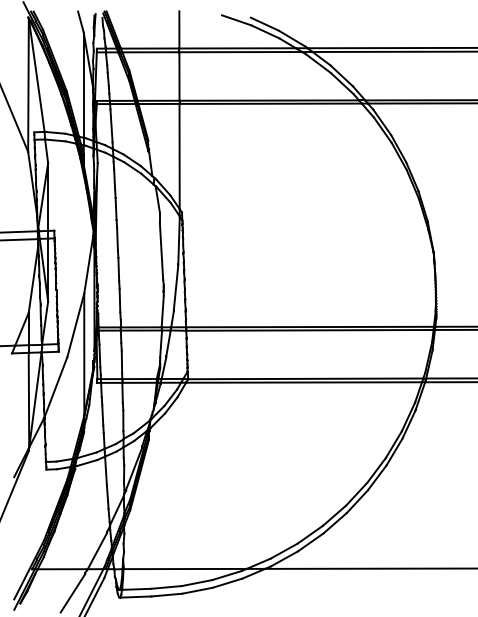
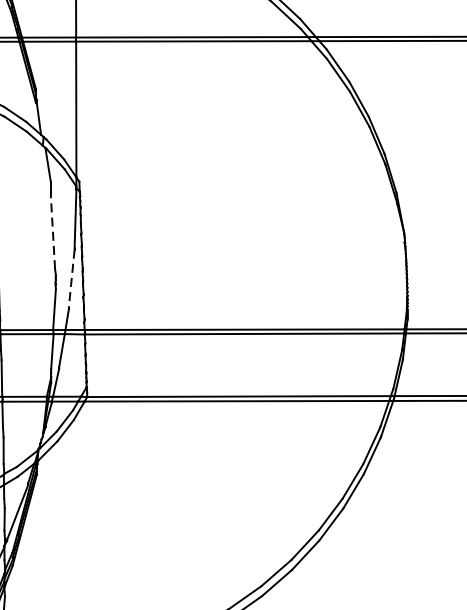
line: (161, 251) -> (52, 232), solid -> dashed
line: (176, 287) -> (72, 278), solid -> dashed

